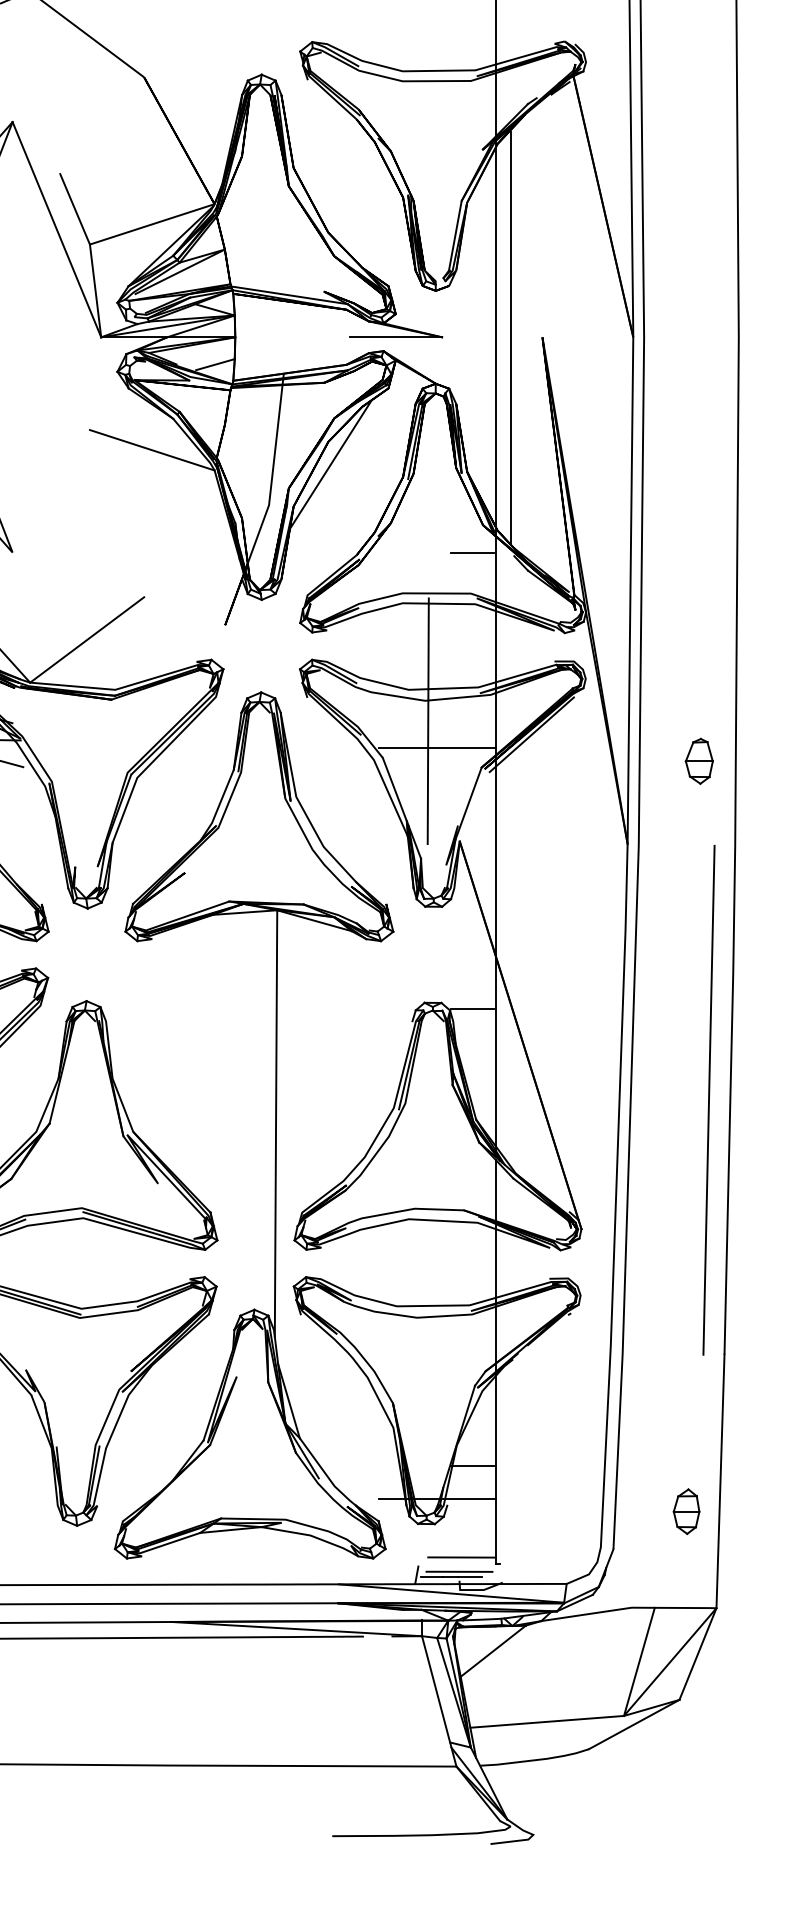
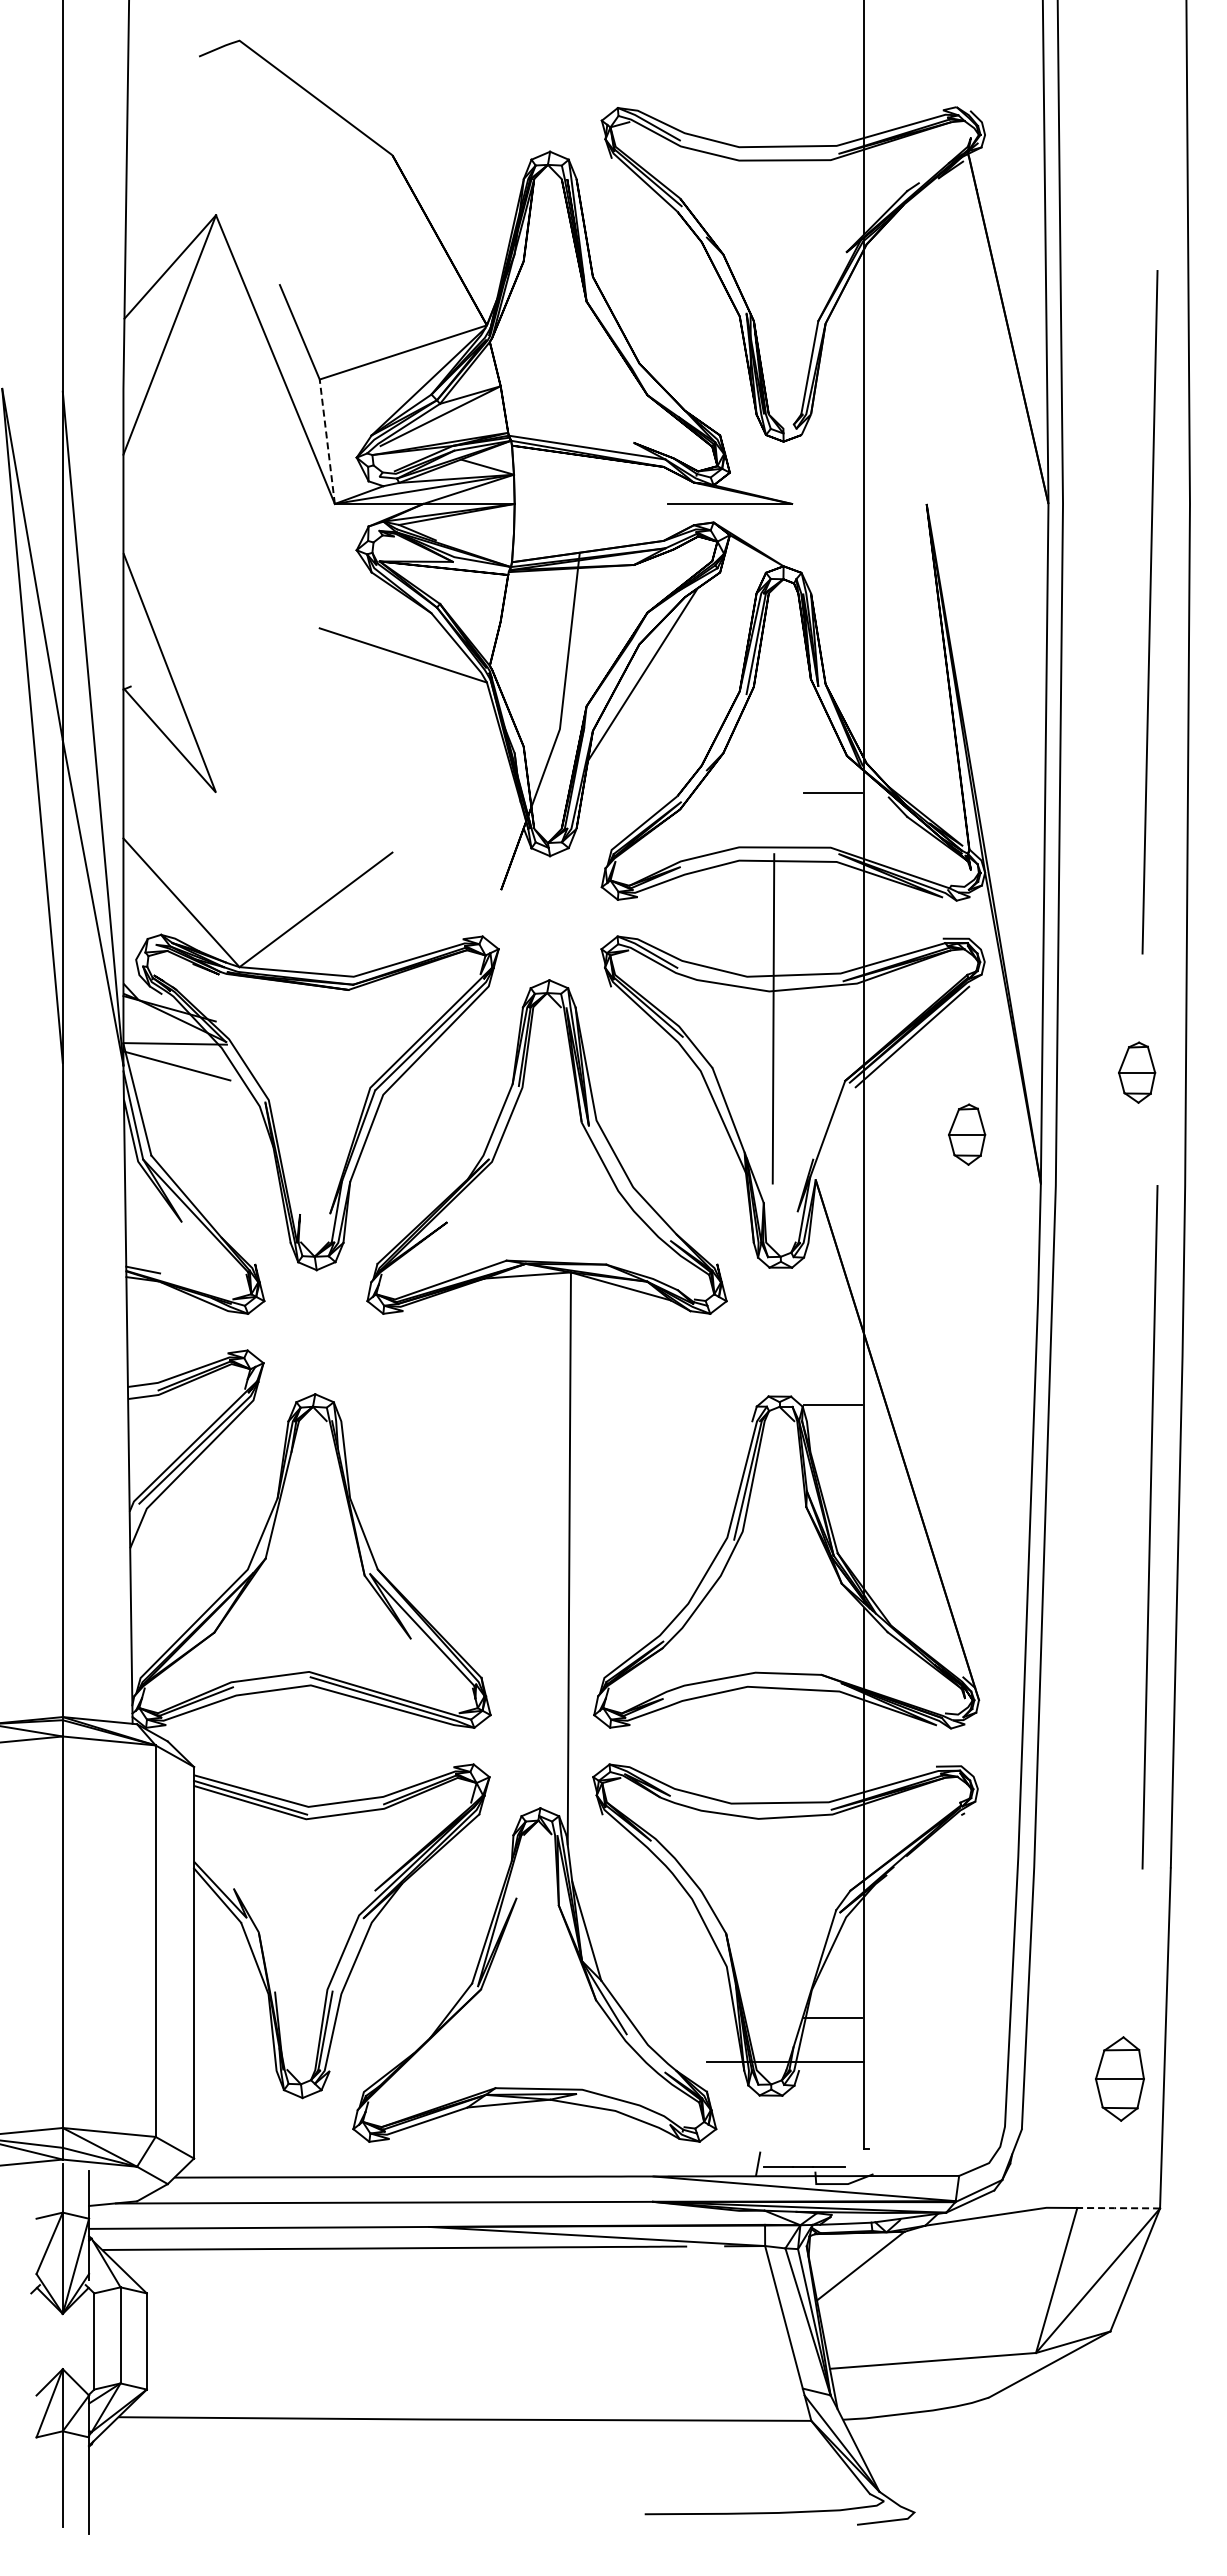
line: (95, 290) -> (327, 441), solid -> dashed
line: (511, 337) -> (884, 504), removed
line: (215, 364) -> (487, 540), removed
line: (708, 418) -> (1149, 612), added
line: (437, 748) -> (785, 1055), removed
part: (572, 807) -> (967, 1134), added
part: (686, 1511) -> (1119, 2078), size x1.4
line: (461, 1557) -> (818, 2140), removed
line: (459, 1571) -> (815, 2159), removed
line: (685, 1608) -> (1118, 2208), solid -> dashed

